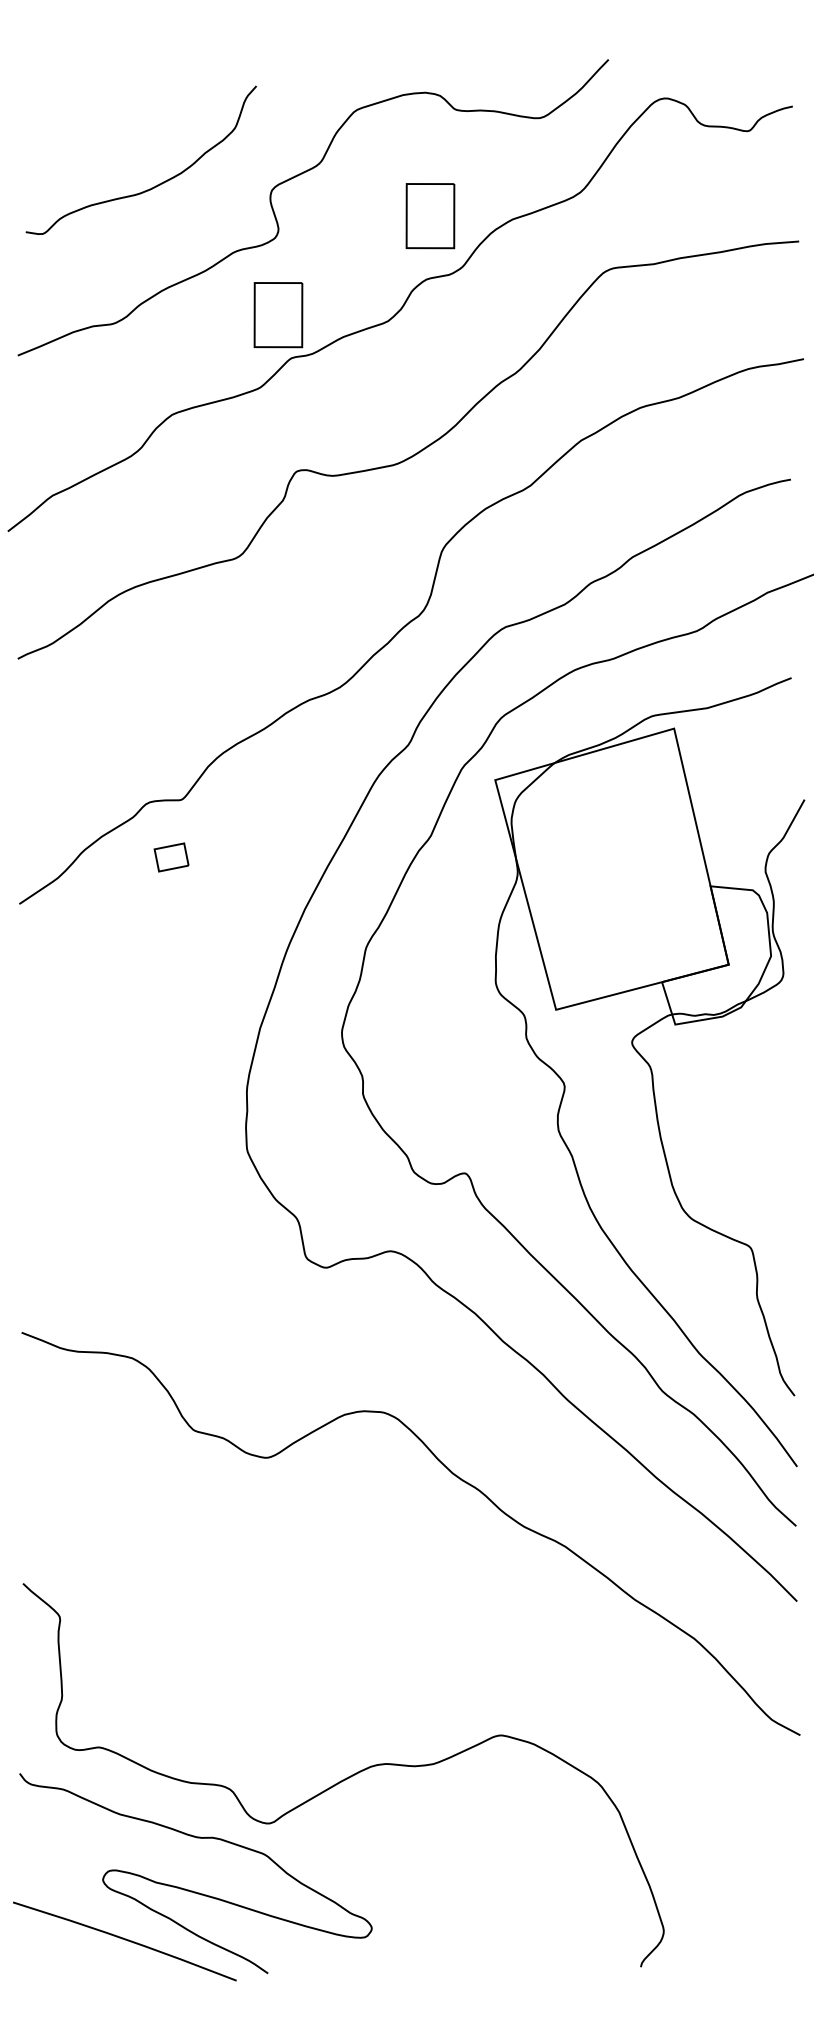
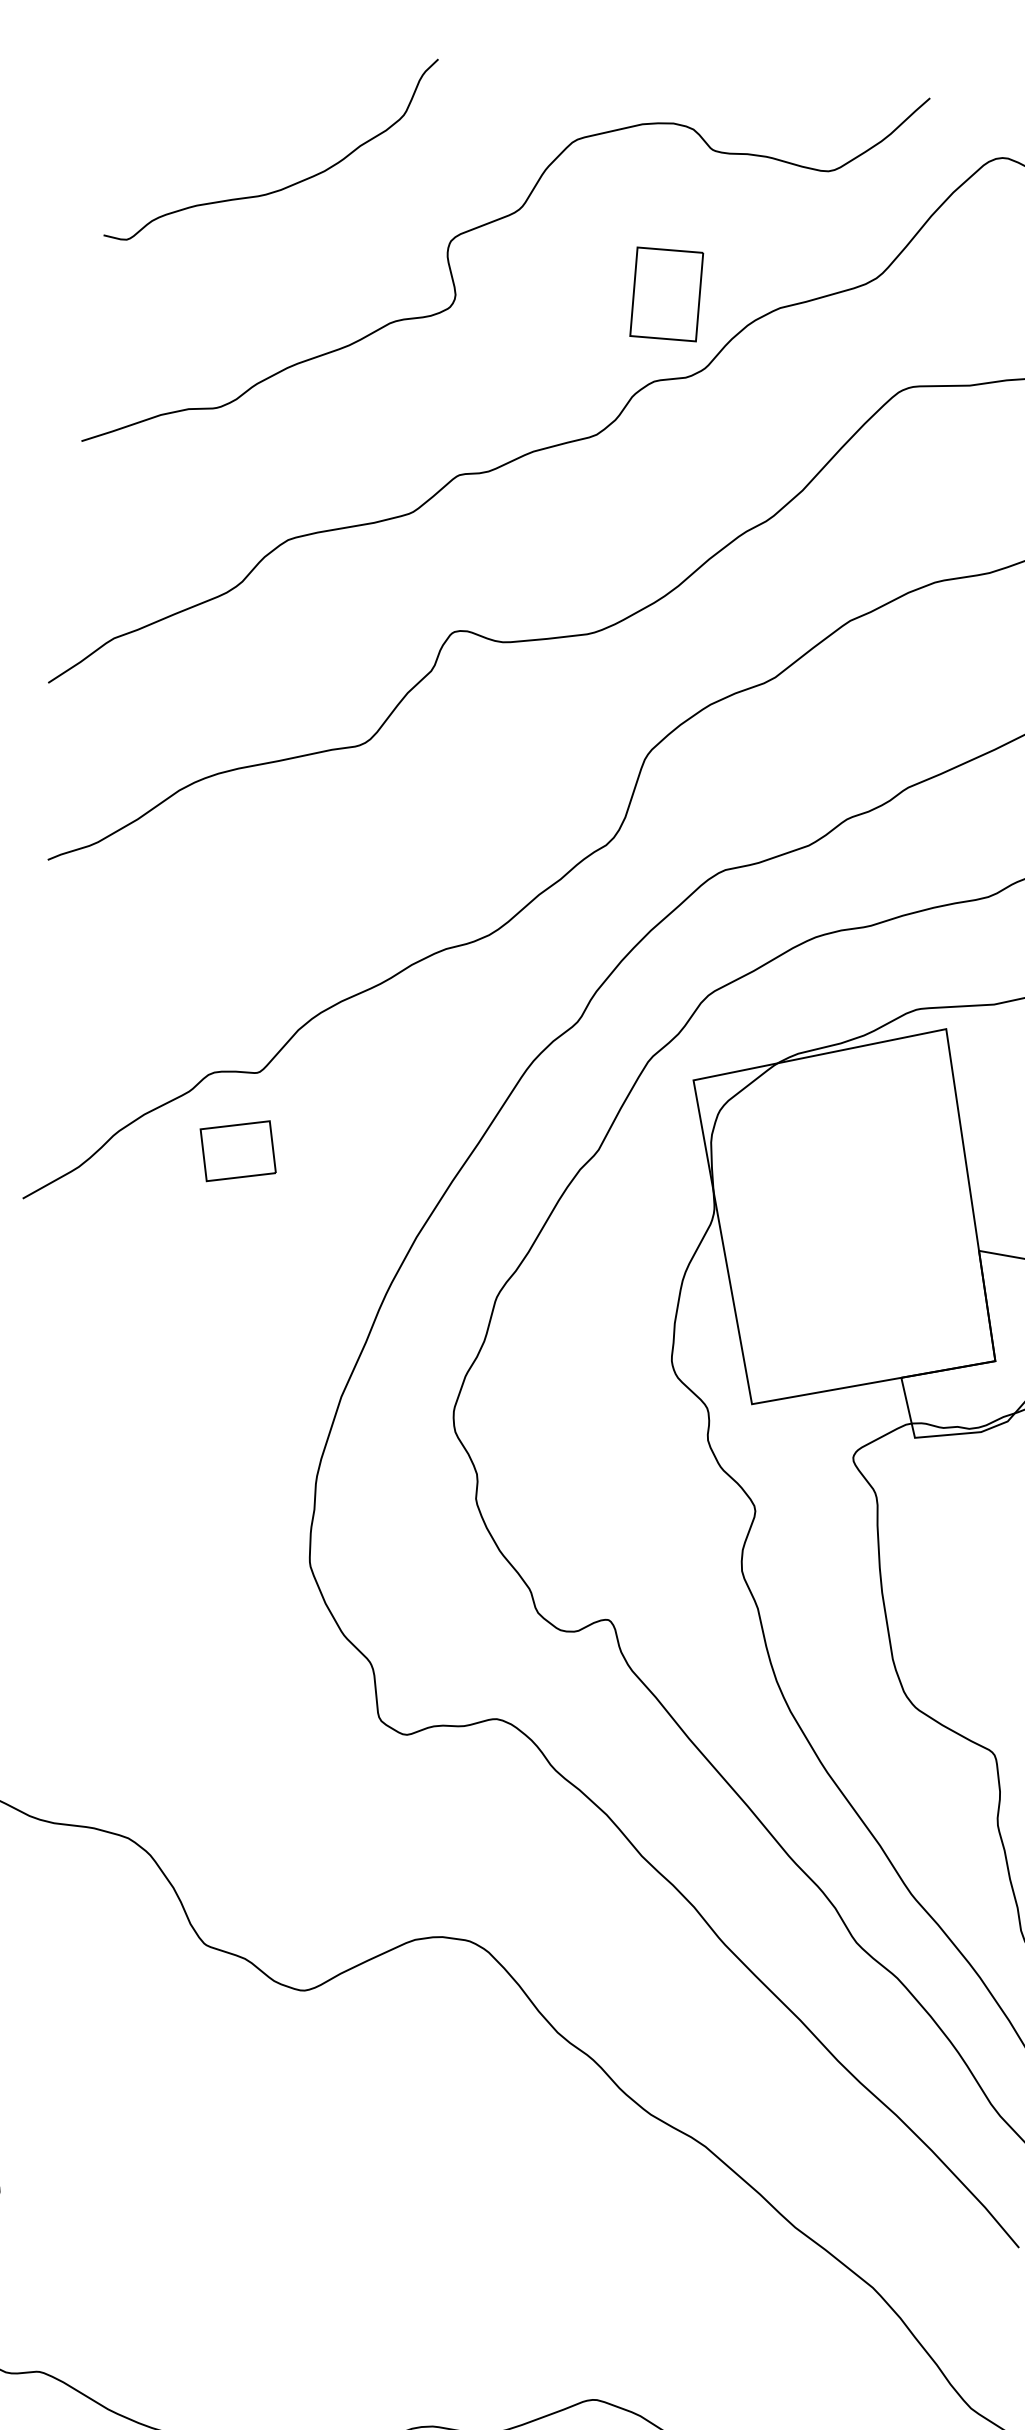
curve: (153, 186) -> (284, 186), moved
part: (278, 315) -> (445, 414), removed
part: (171, 857) -> (237, 1151), size x1.67

